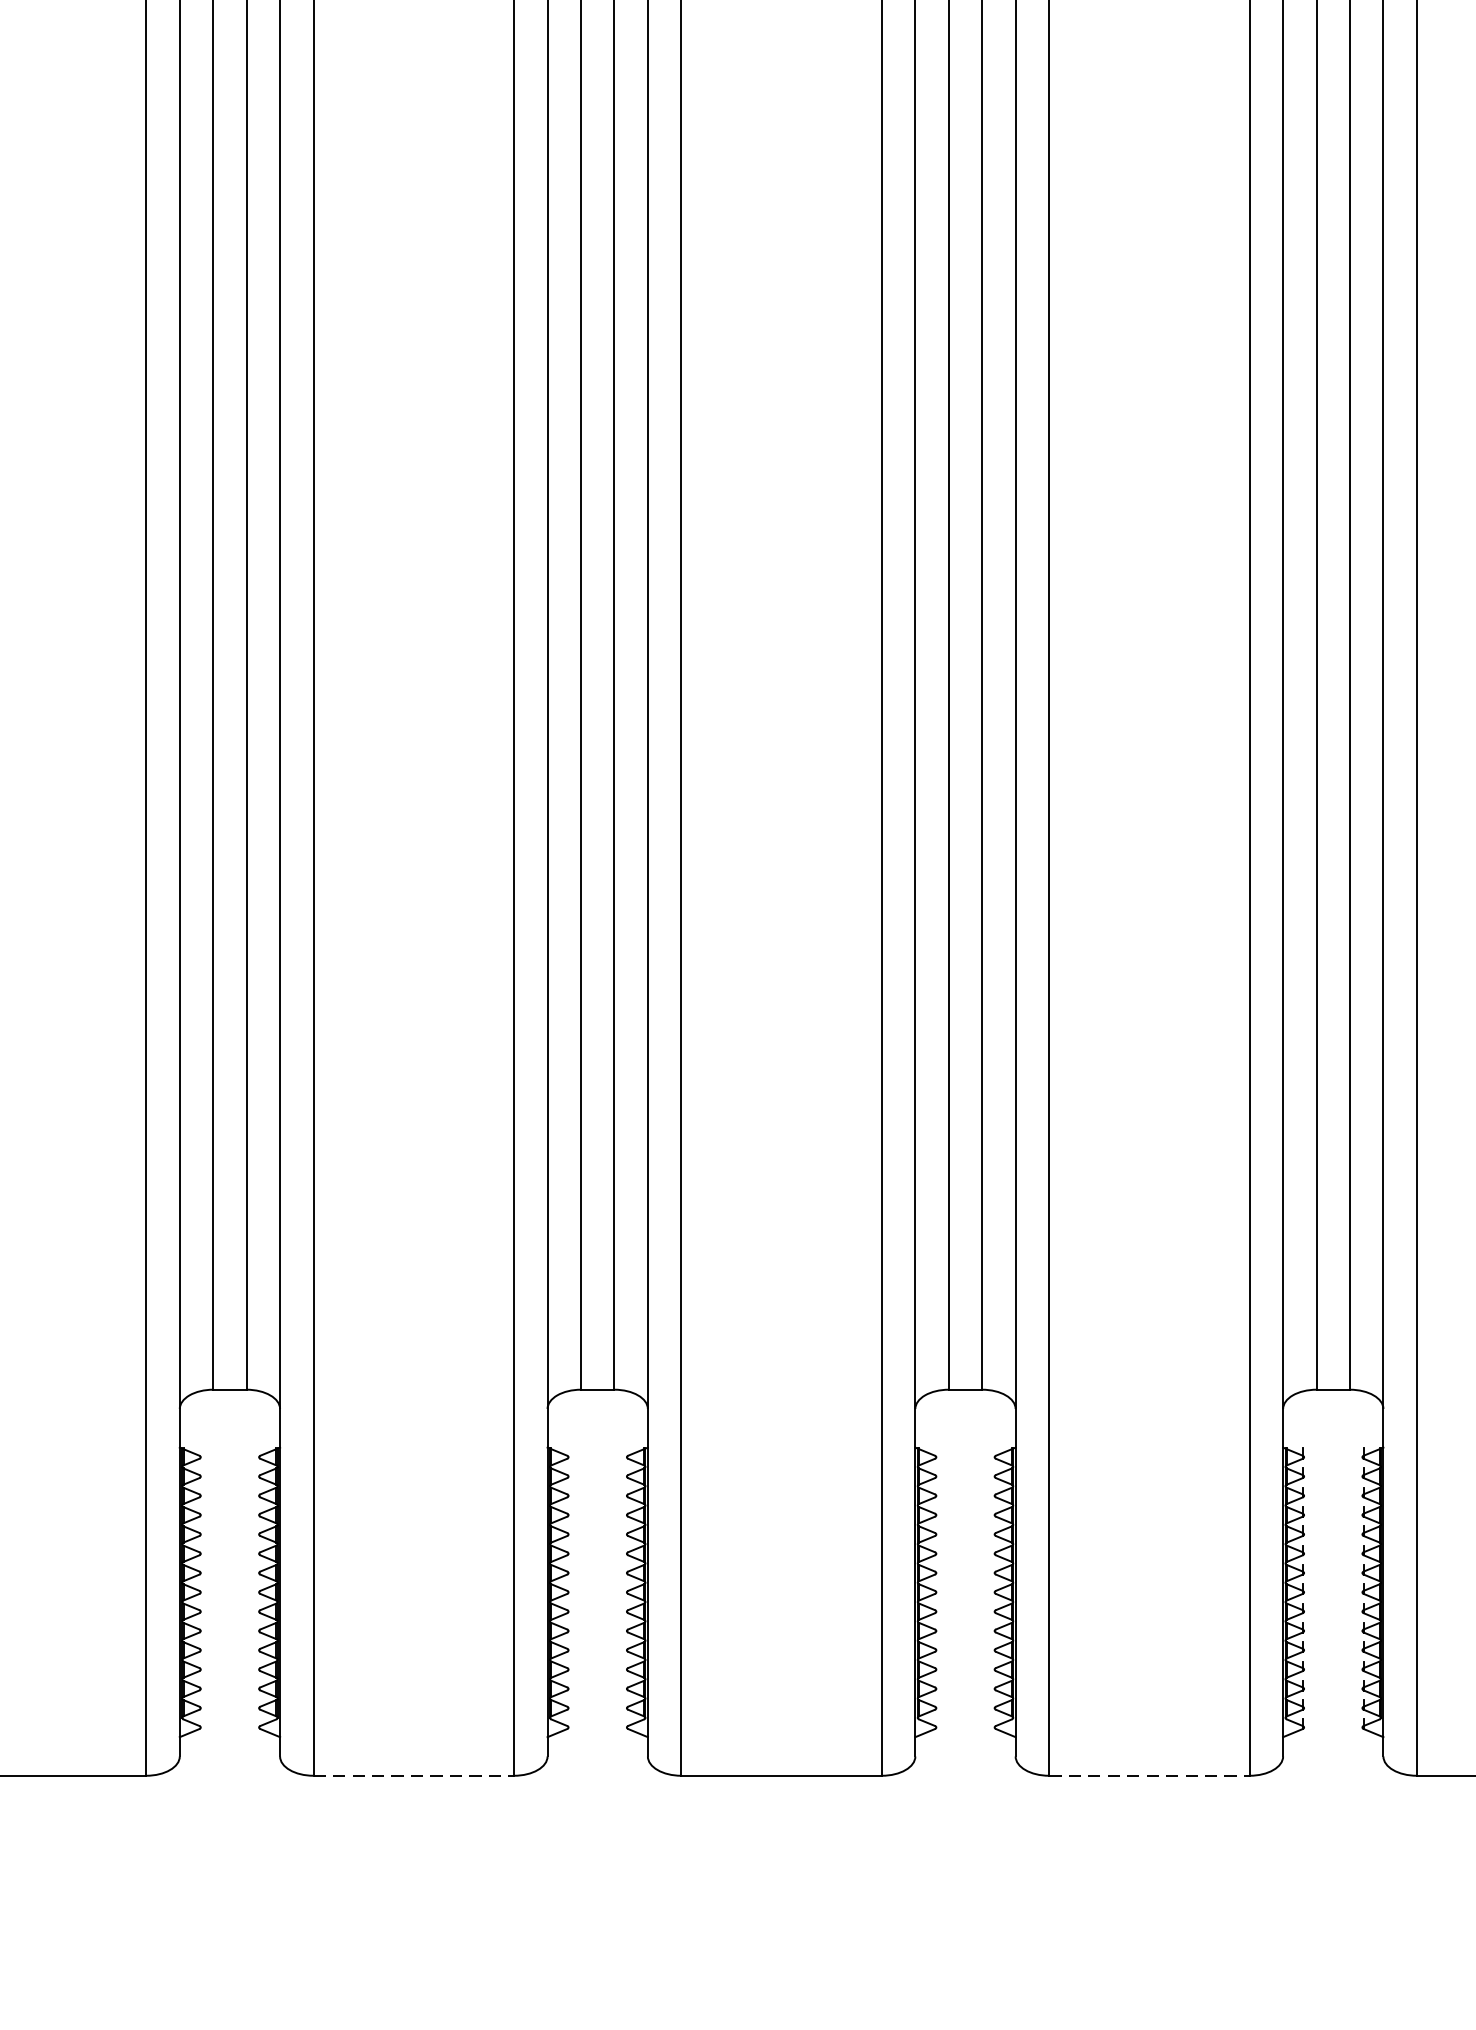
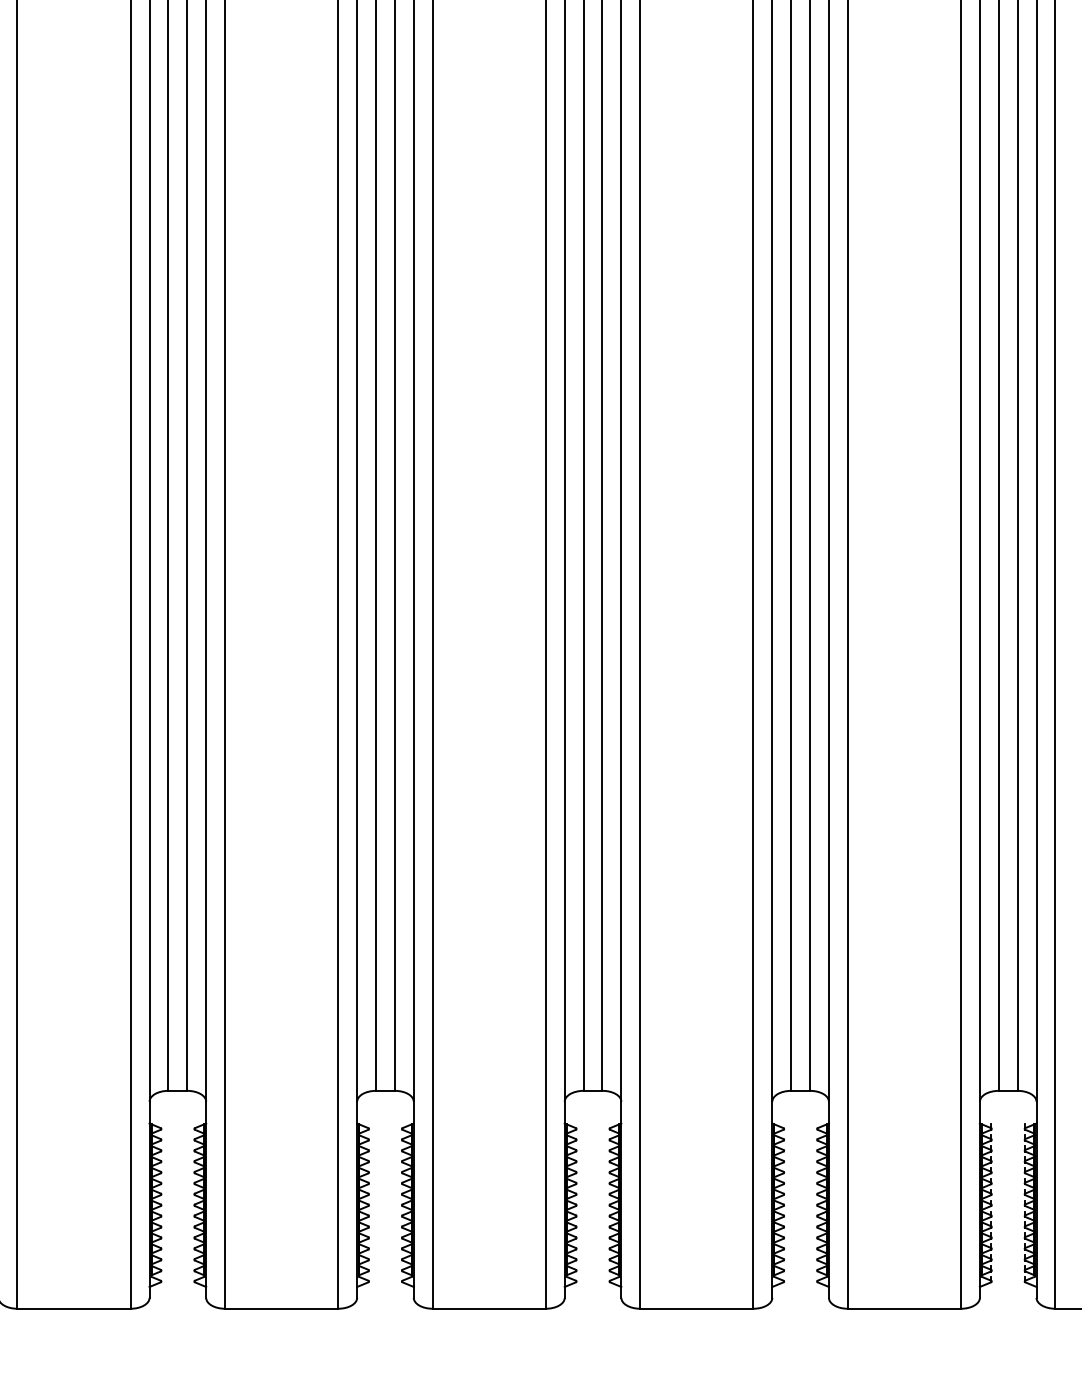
line: (414, 1775) -> (489, 1308), dashed -> solid
line: (1149, 1775) -> (904, 1308), dashed -> solid

